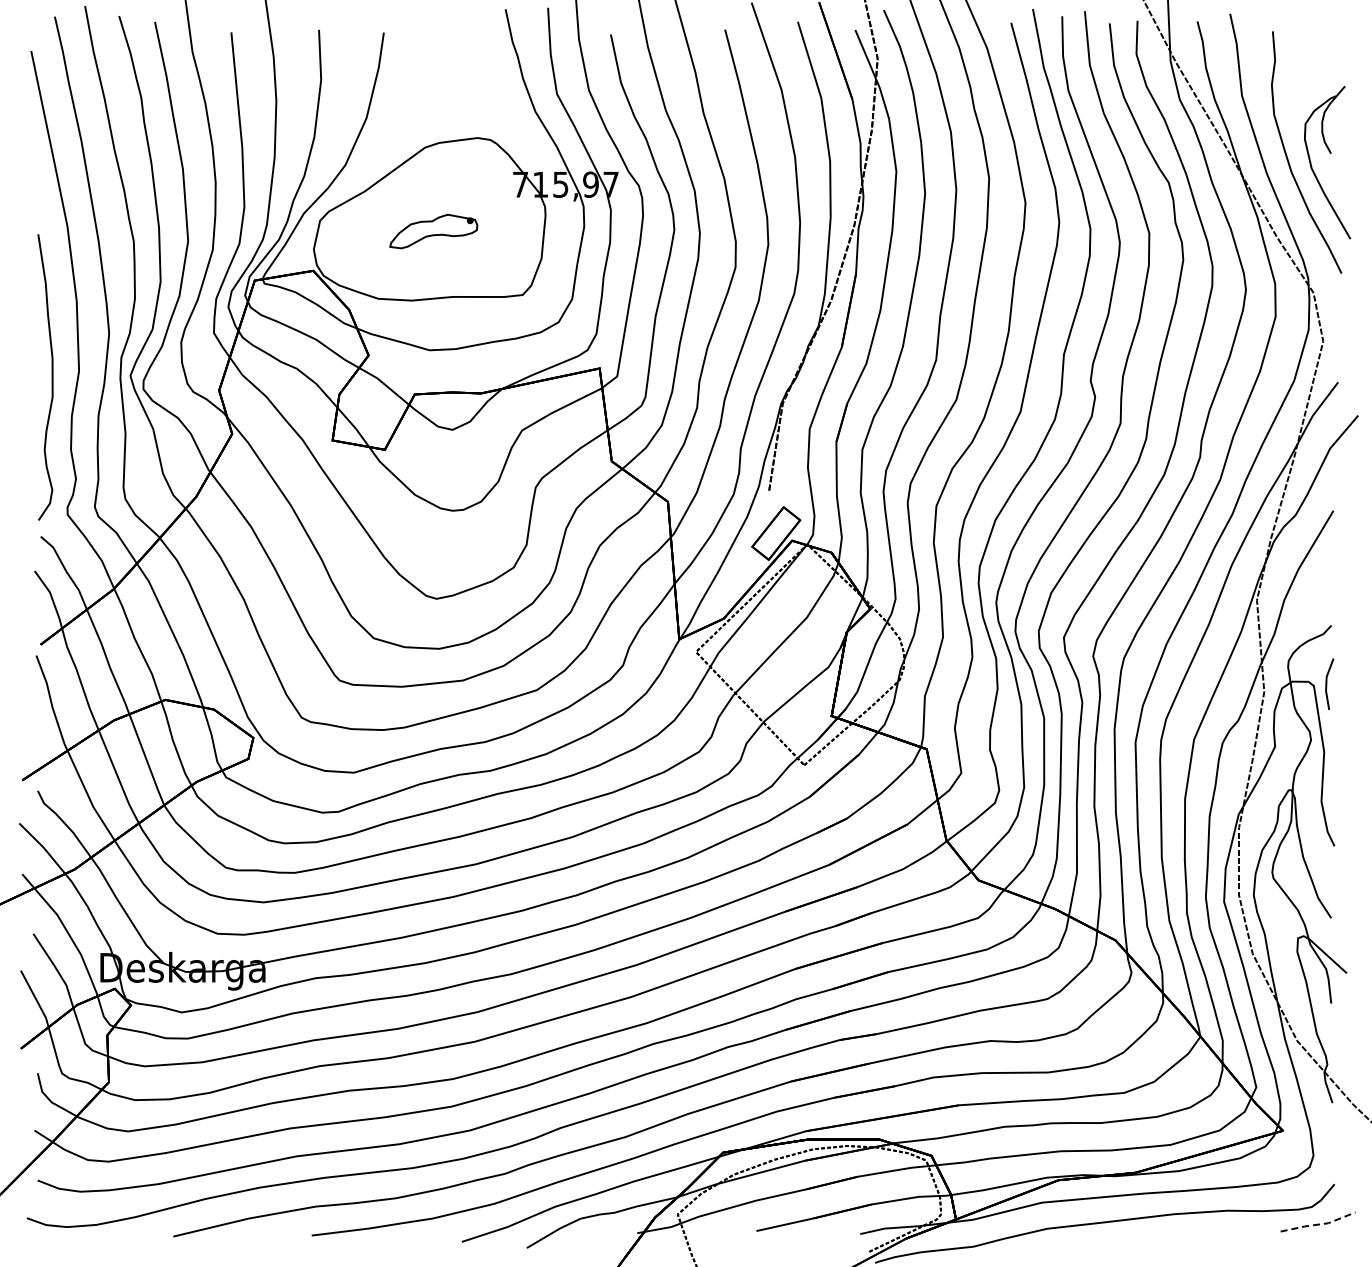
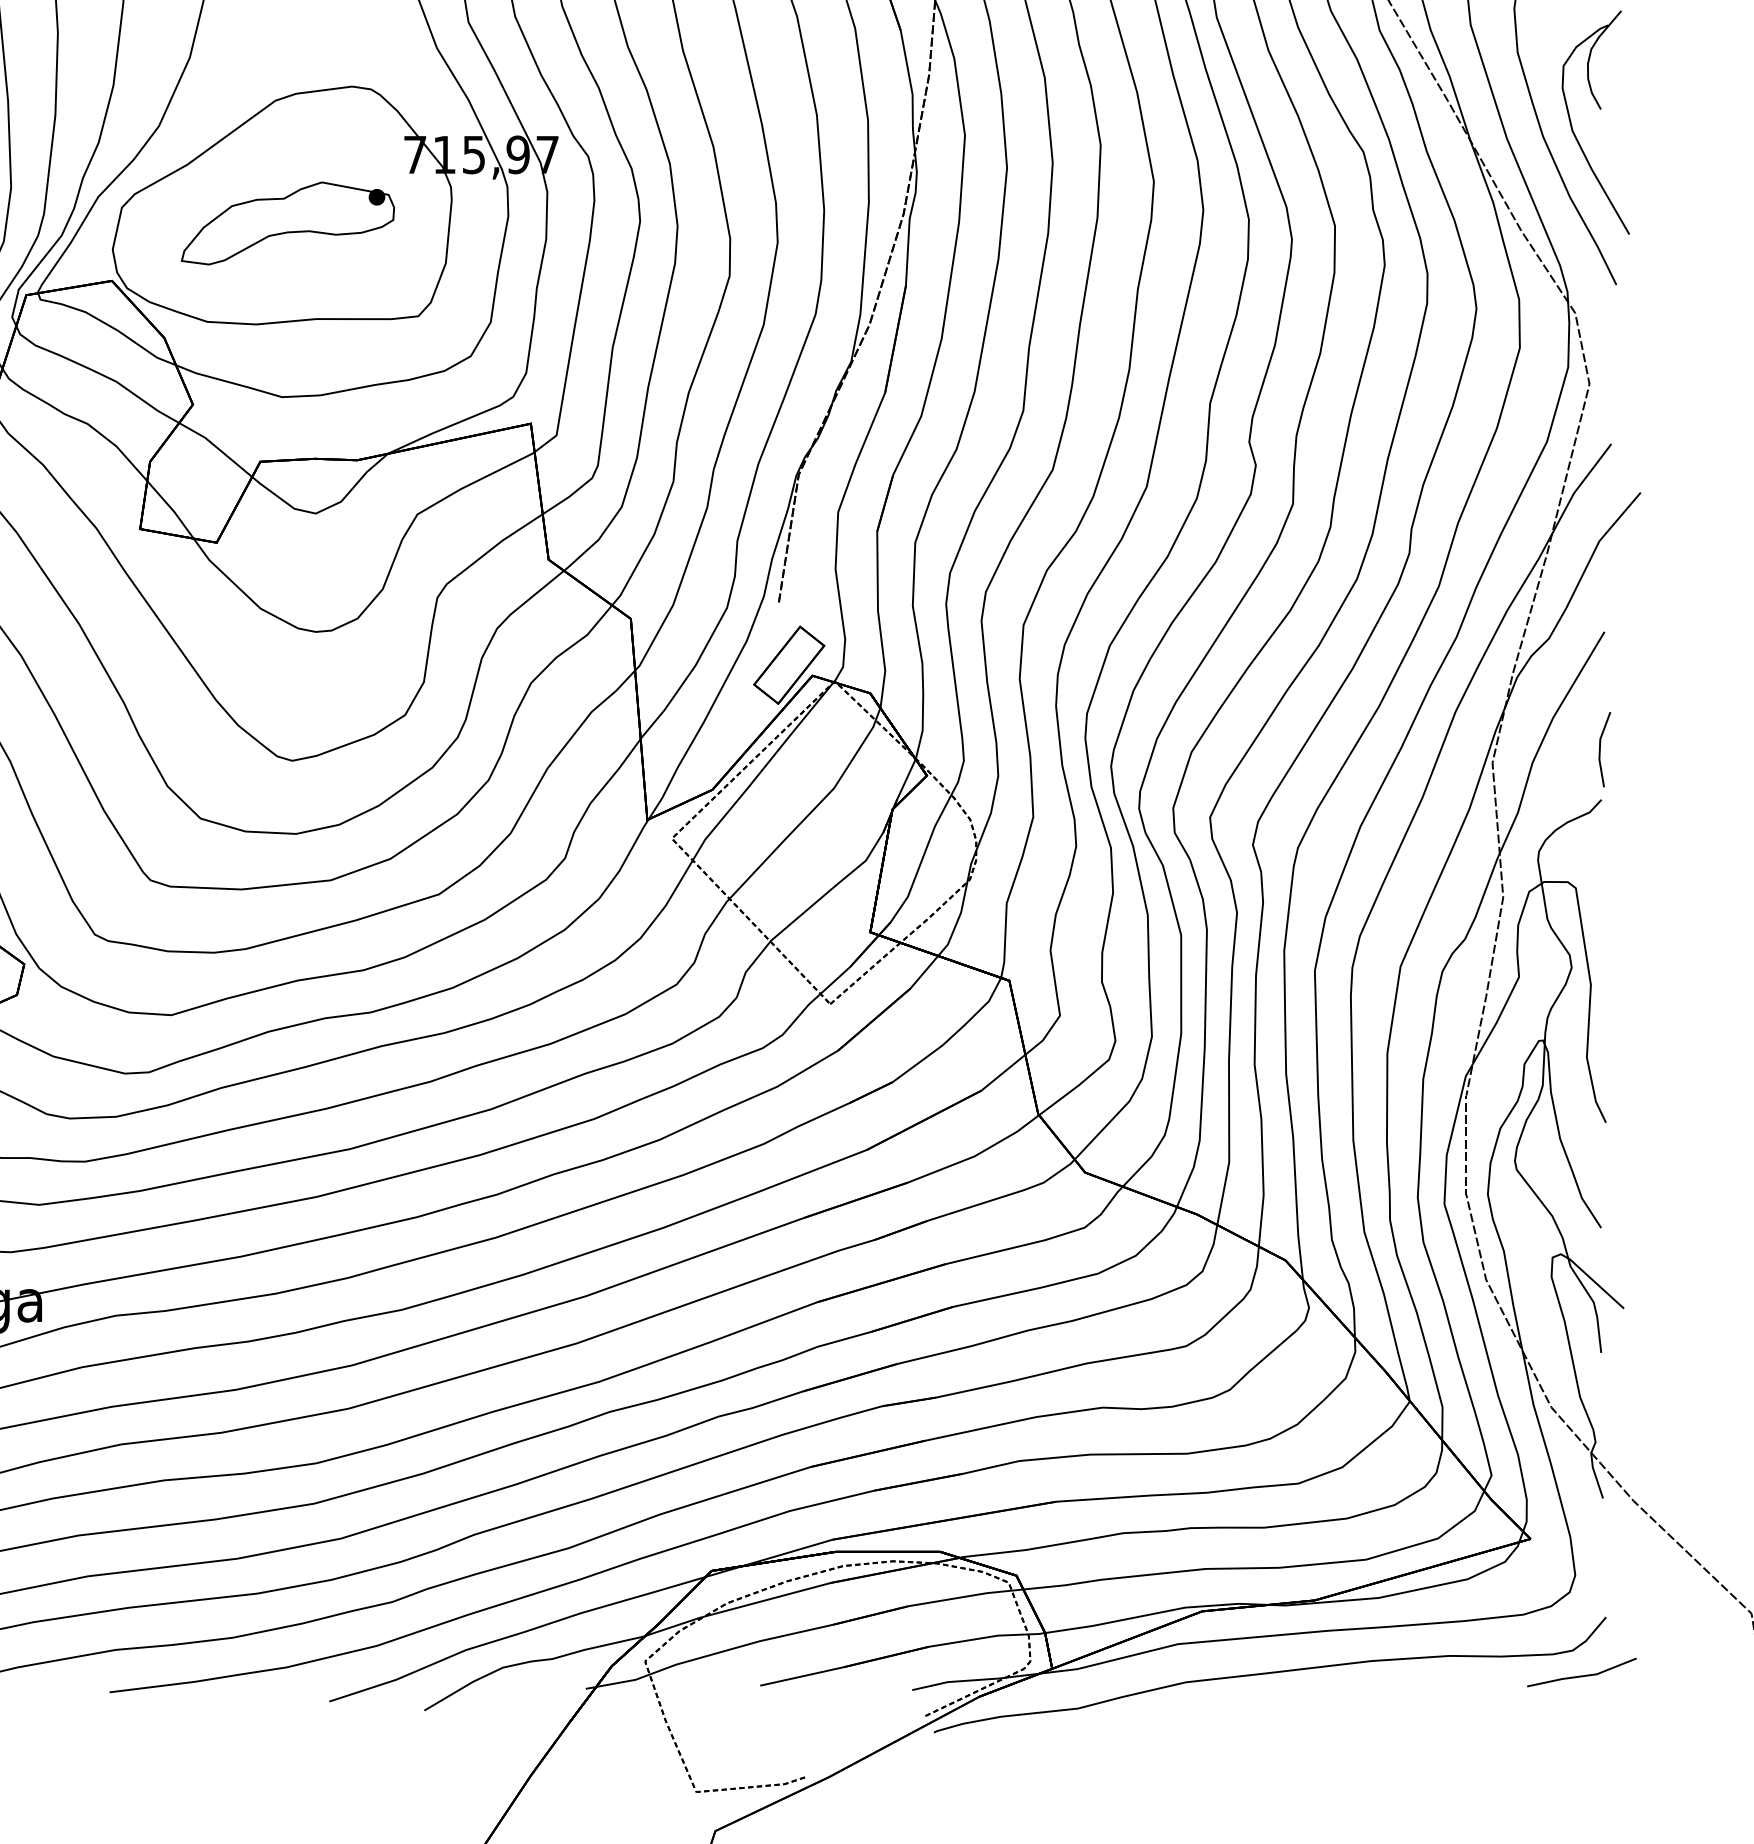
part: (433, 231) -> (287, 223), size x1.67
line: (1327, 683) -> (1601, 748), moved
line: (1319, 1224) -> (1584, 1676), dashed -> solid

